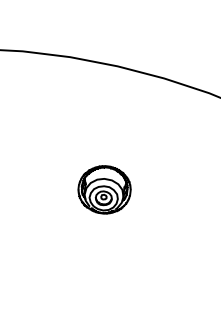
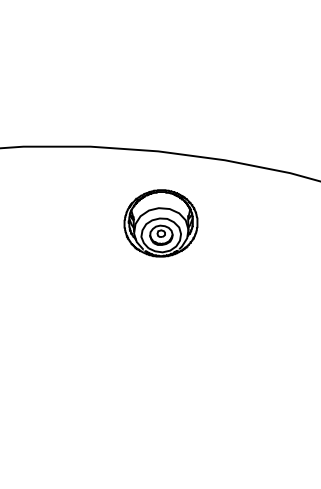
part: (104, 189) -> (160, 223), moved

